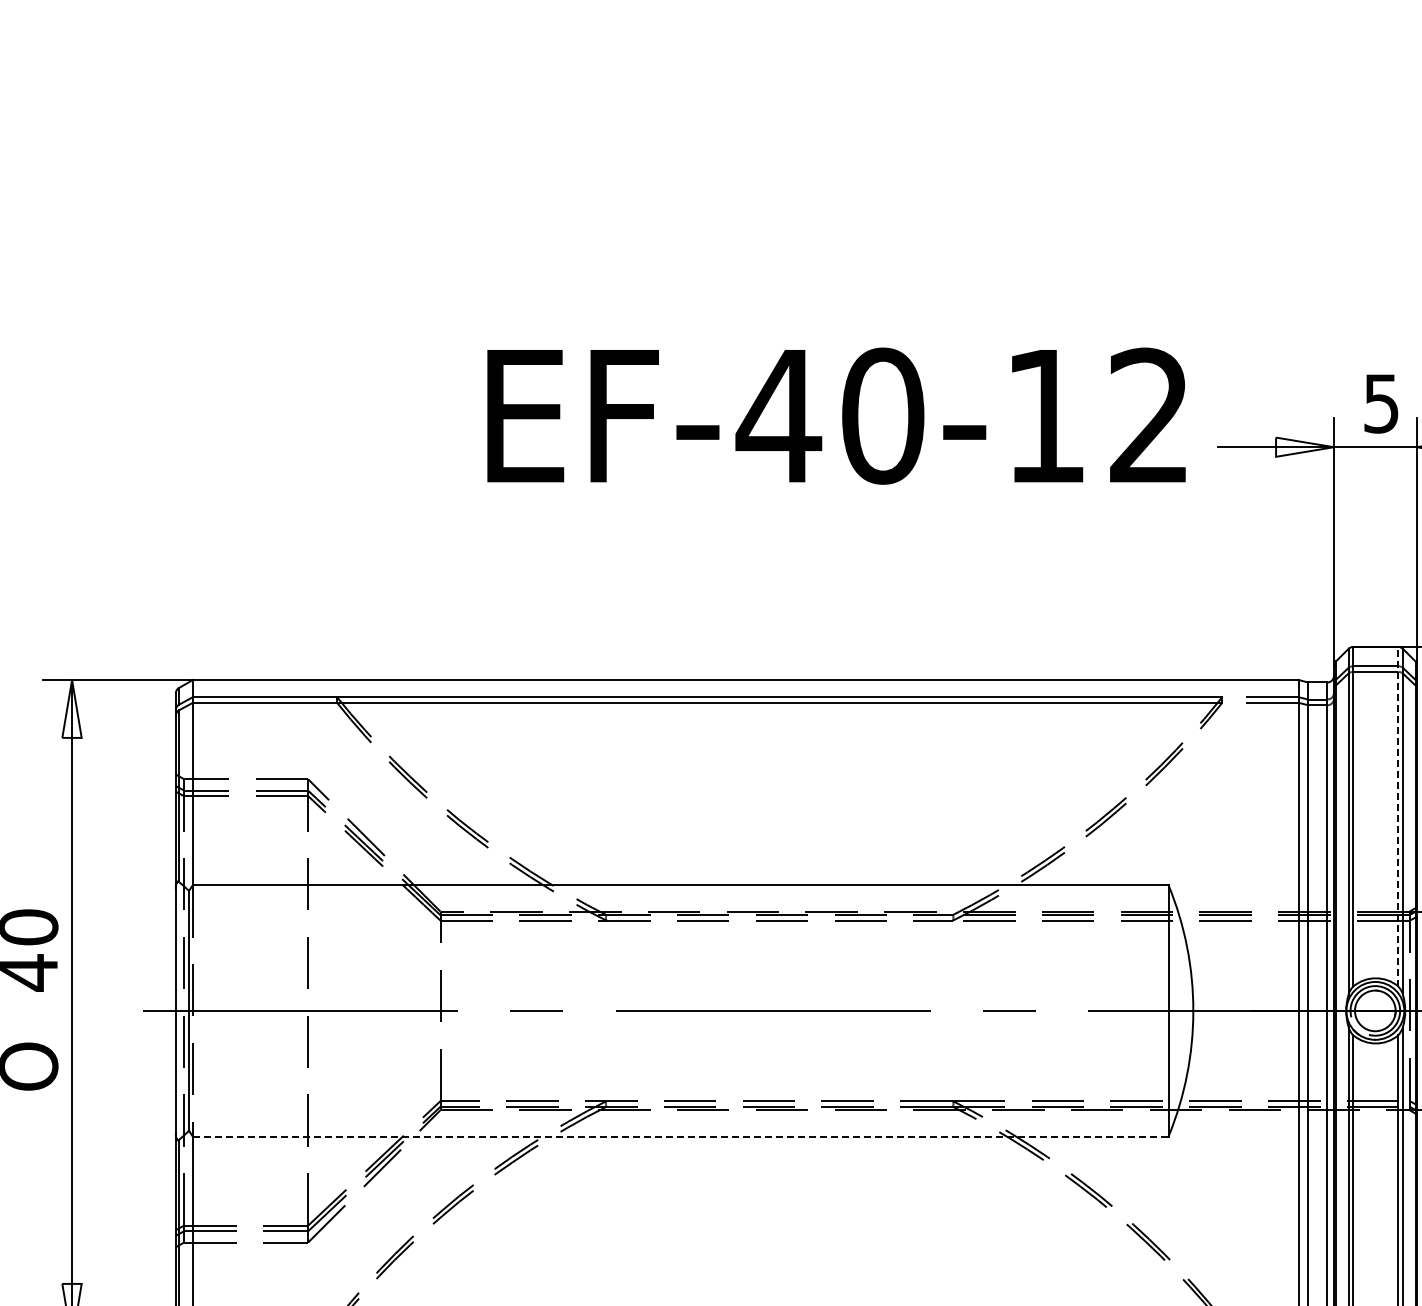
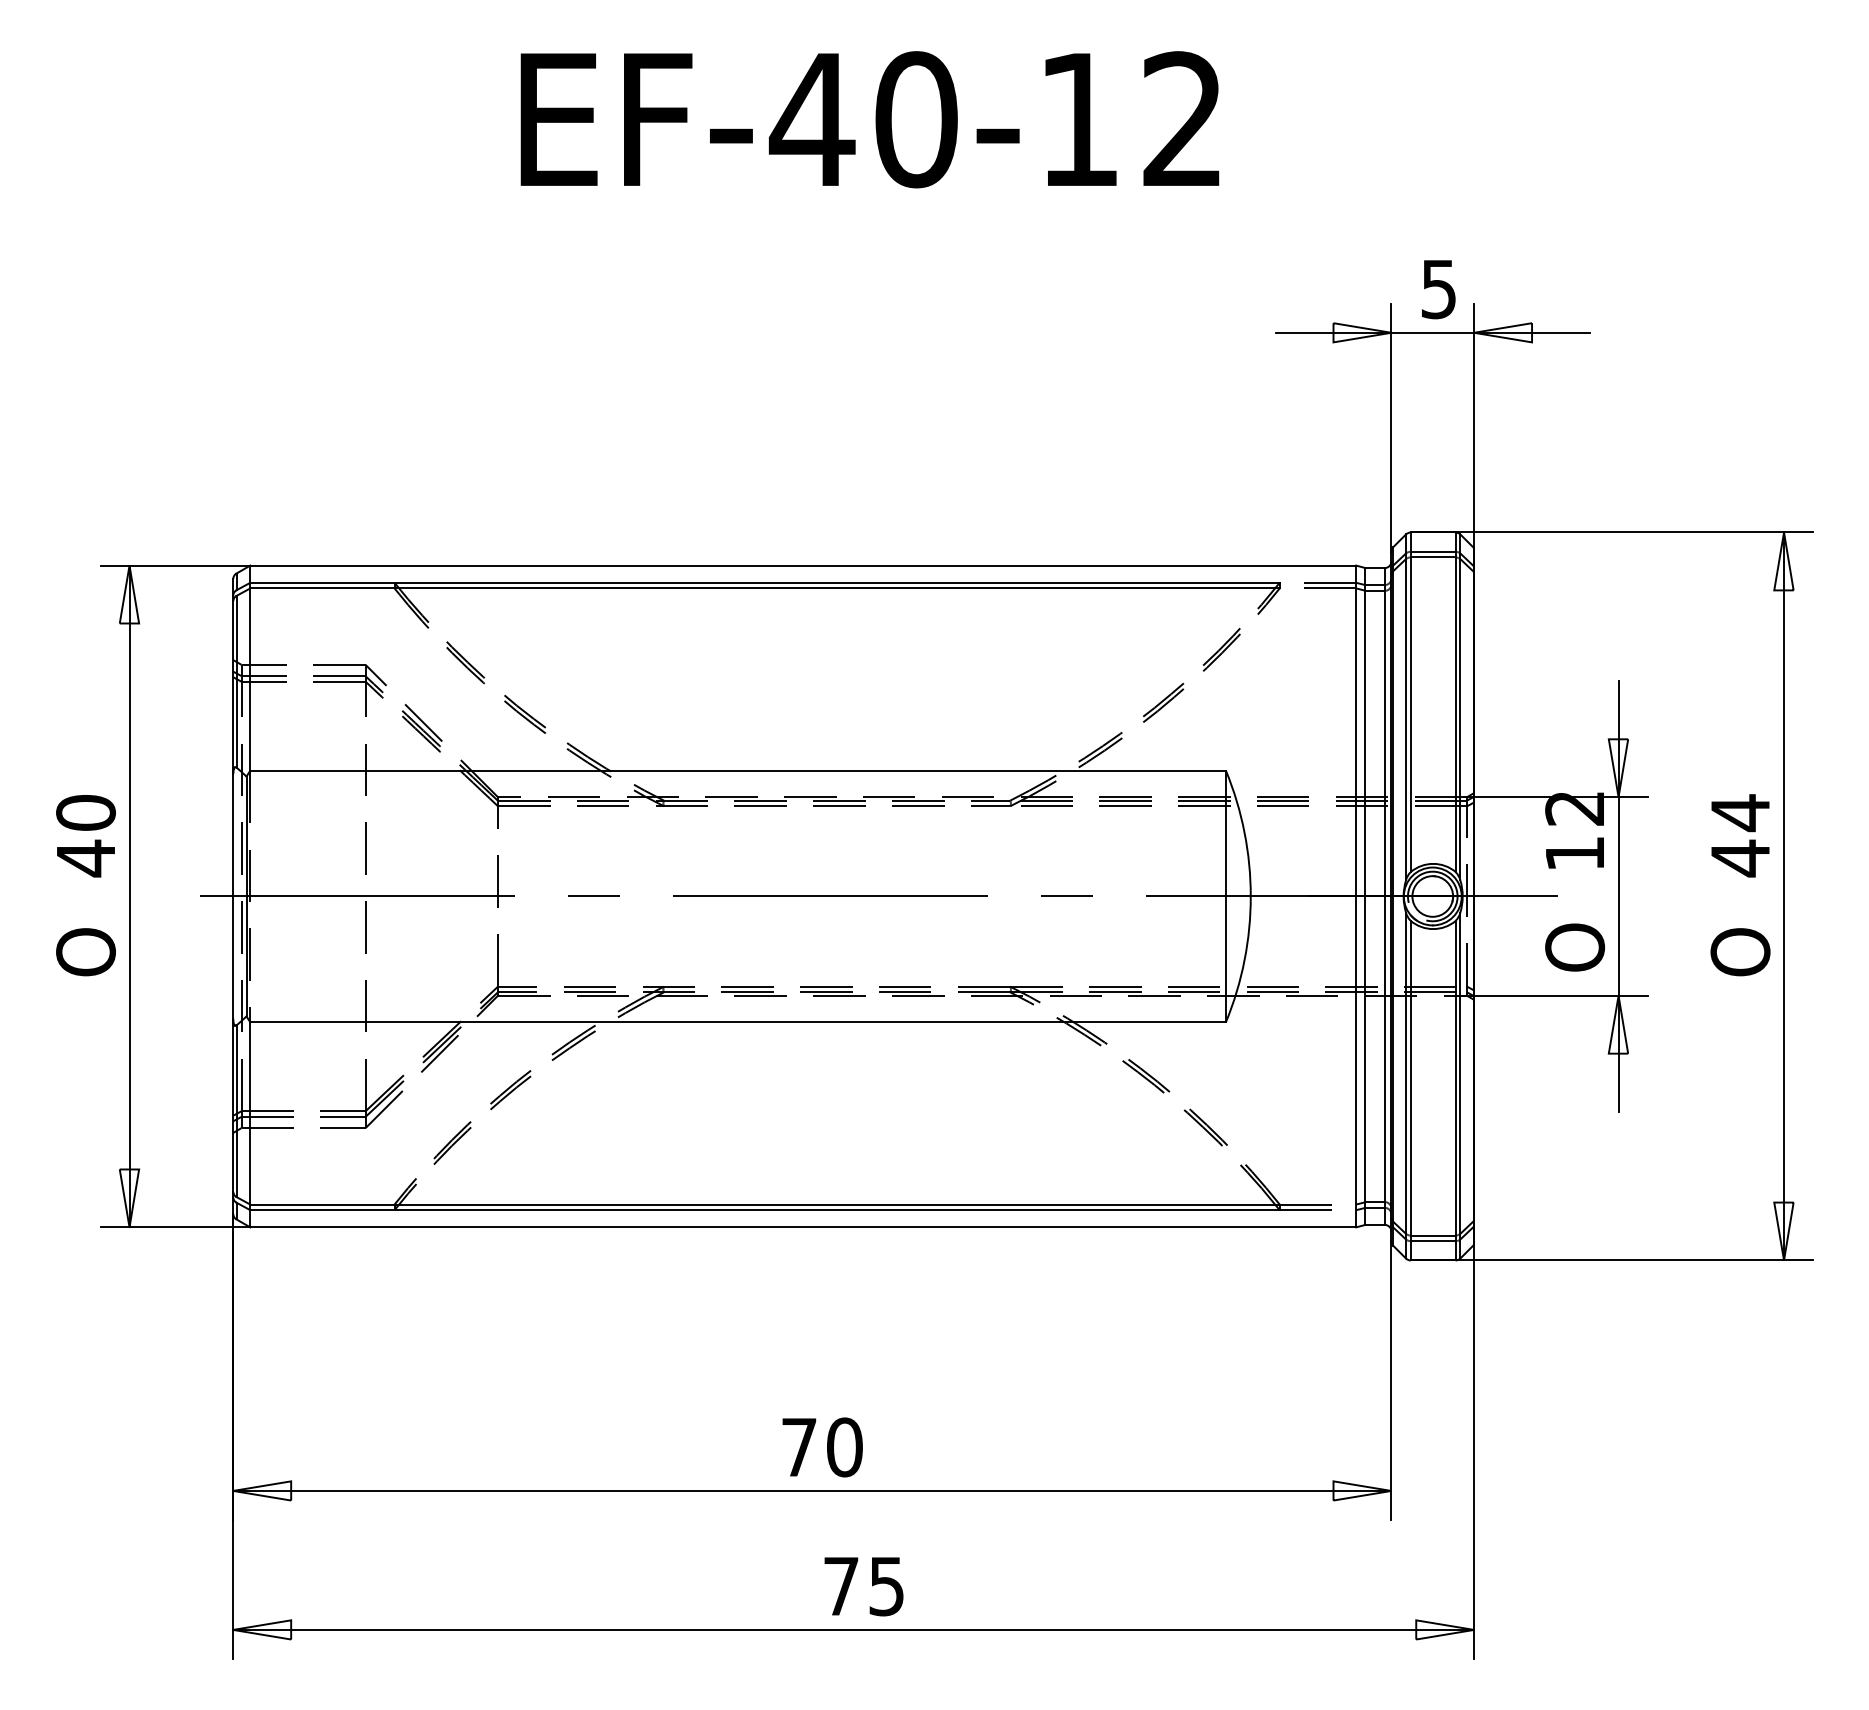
text: (836, 415) -> (869, 119), moved
line: (1398, 816) -> (1455, 702), dashed -> solid
line: (681, 1136) -> (738, 1022), dashed -> solid

